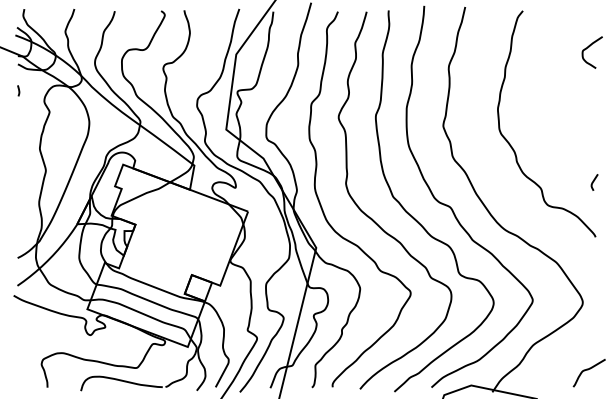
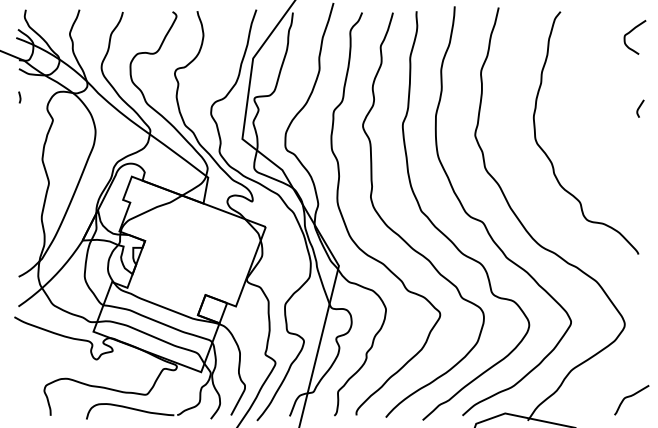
curve: (589, 47) -> (632, 31), moved
curve: (594, 181) -> (640, 107), moved

